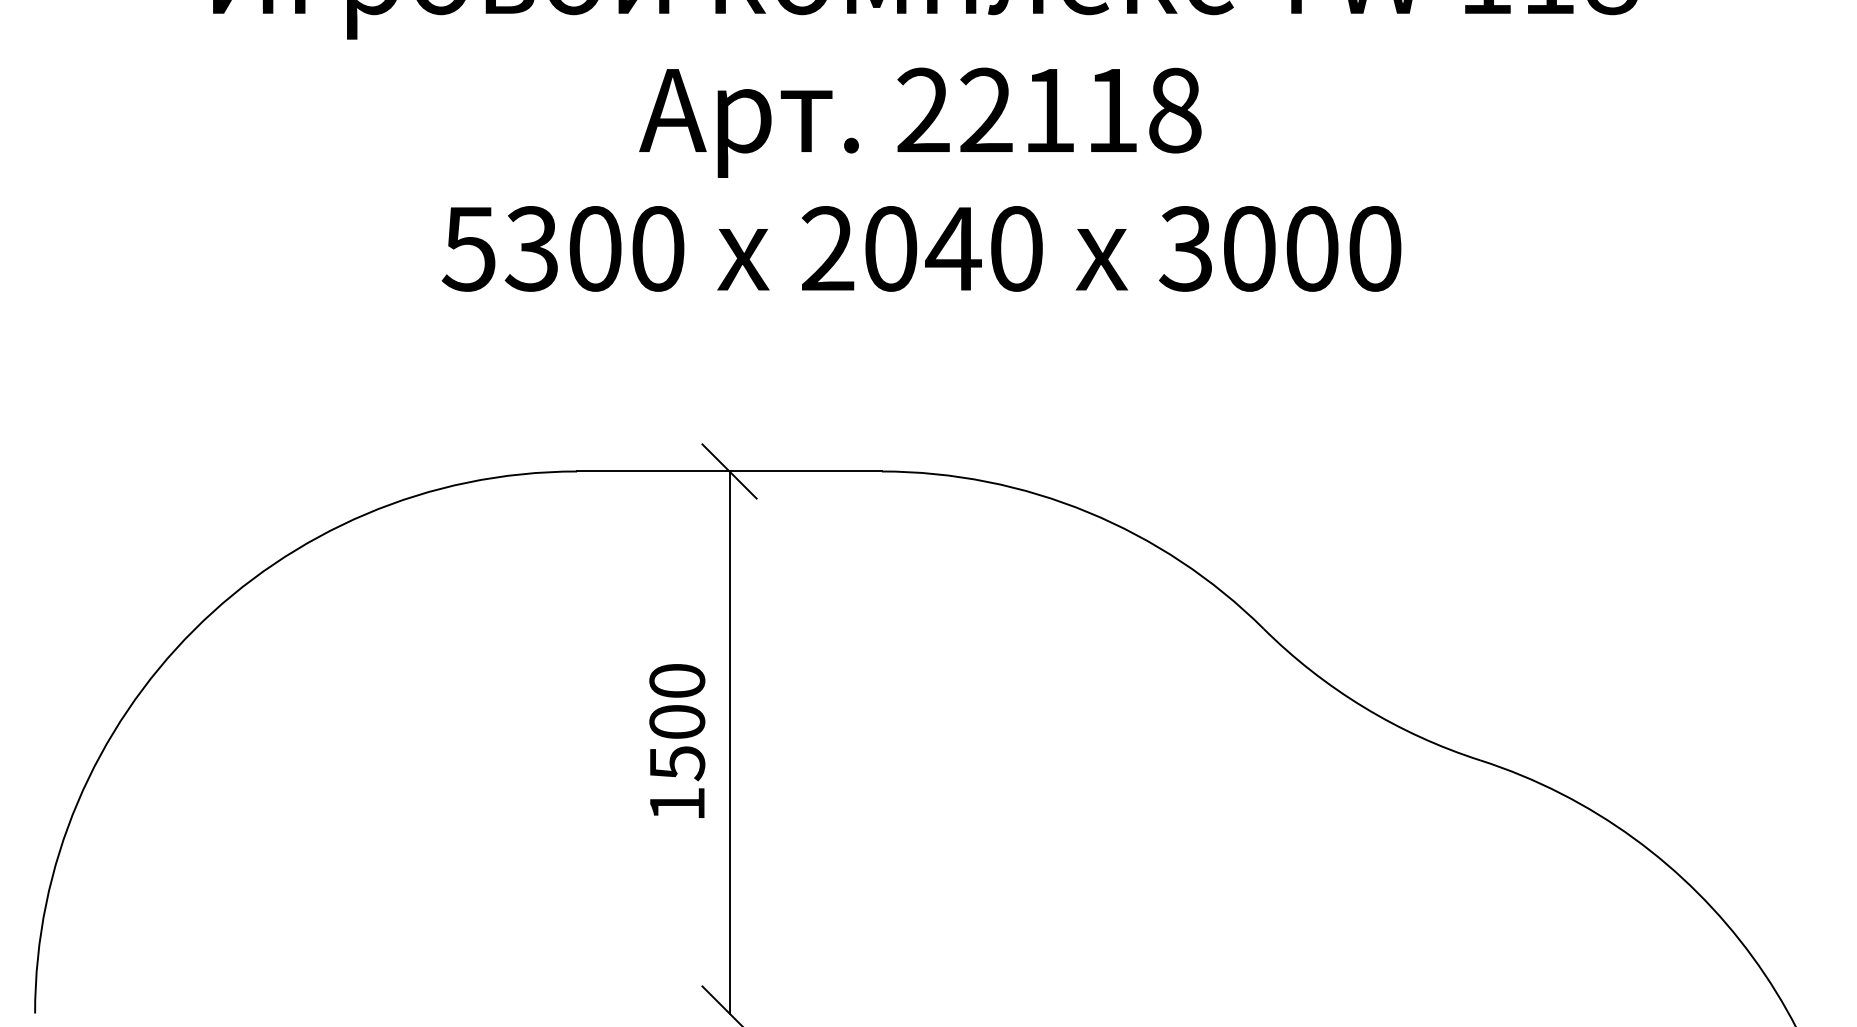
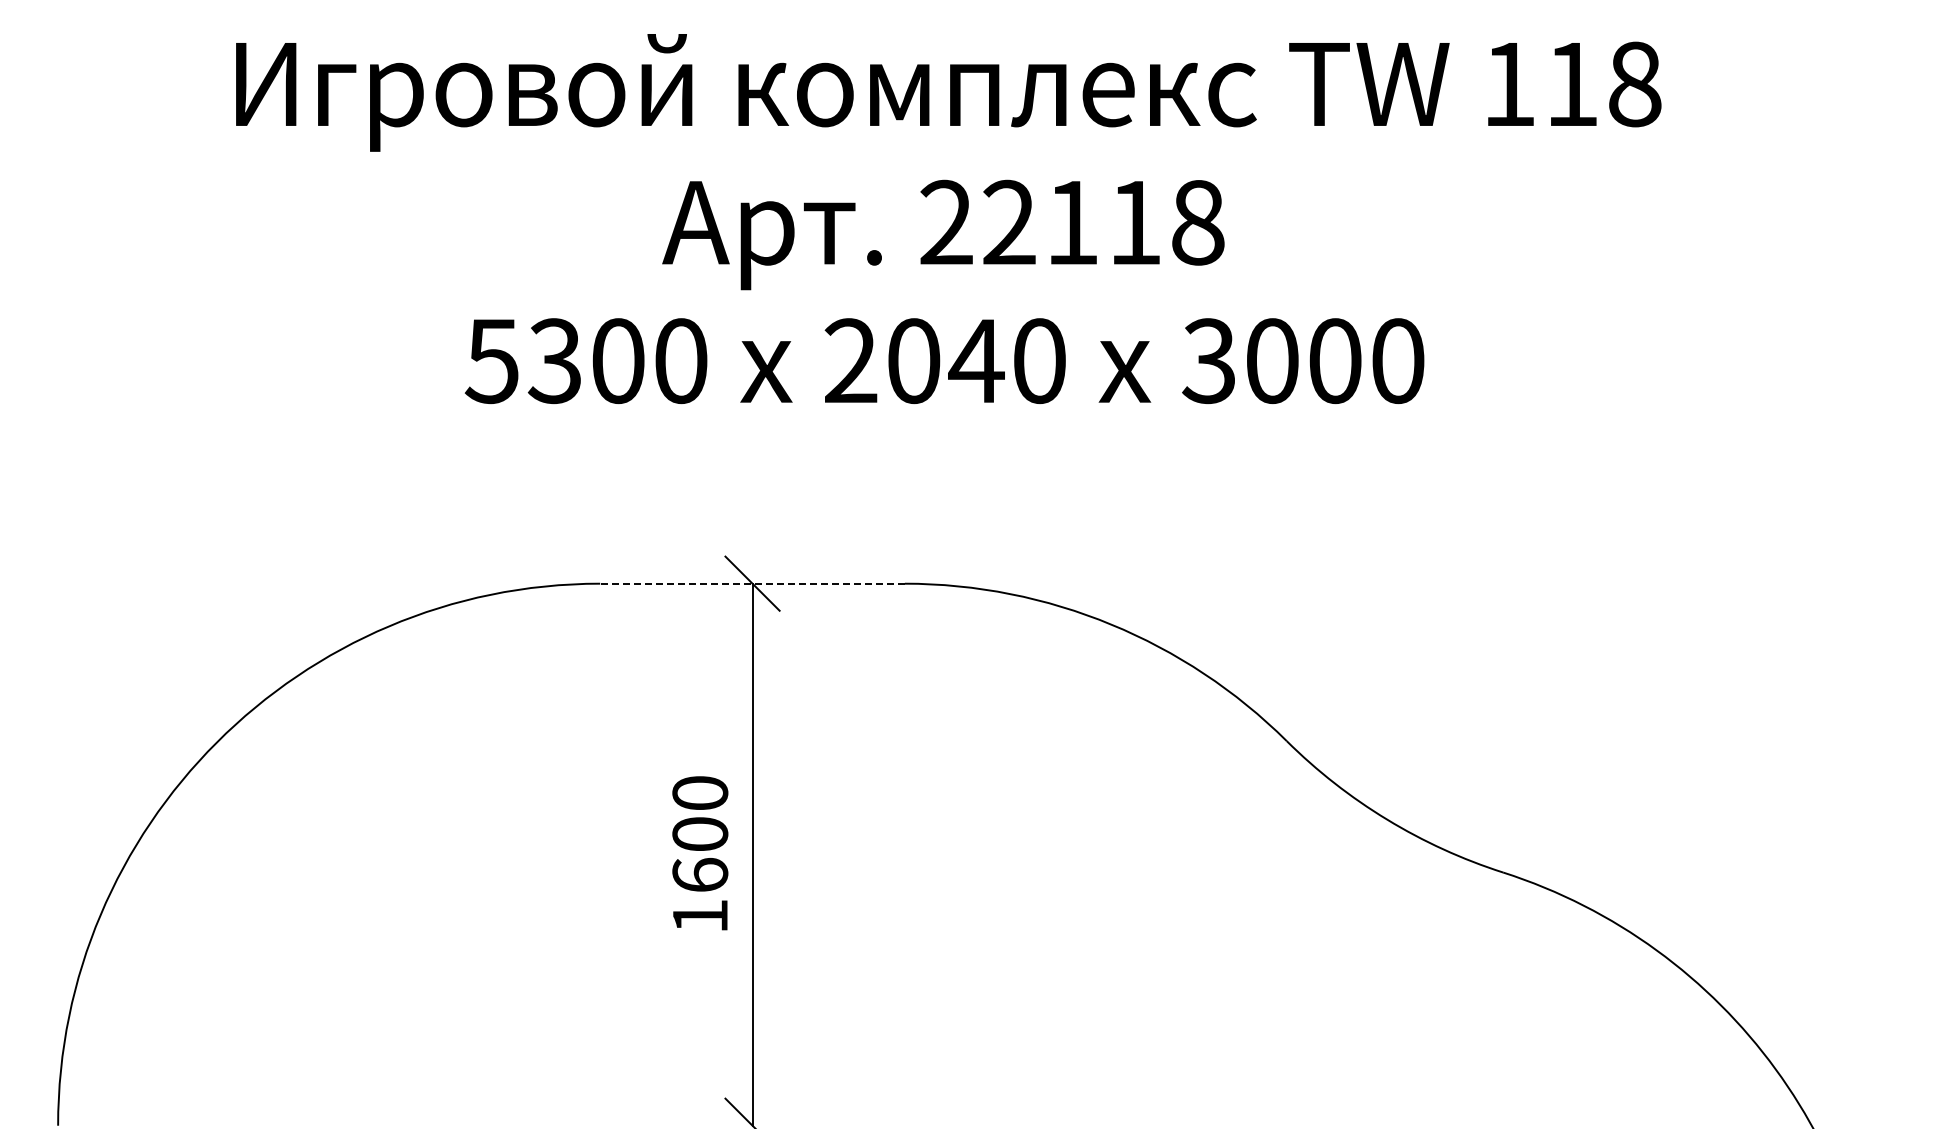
line: (729, 471) -> (752, 583), solid -> dashed
text: (677, 763) -> (700, 875), 1500 -> 1600

